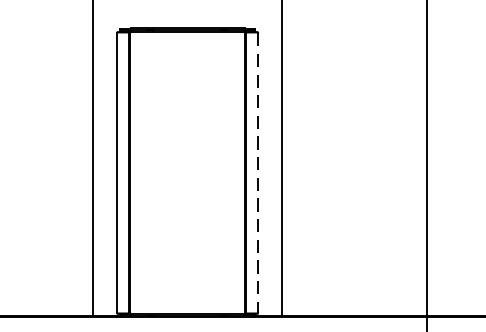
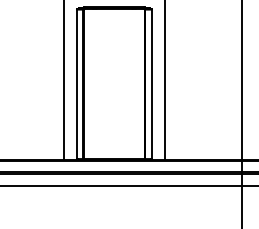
line: (258, 173) -> (152, 84), dashed -> solid

